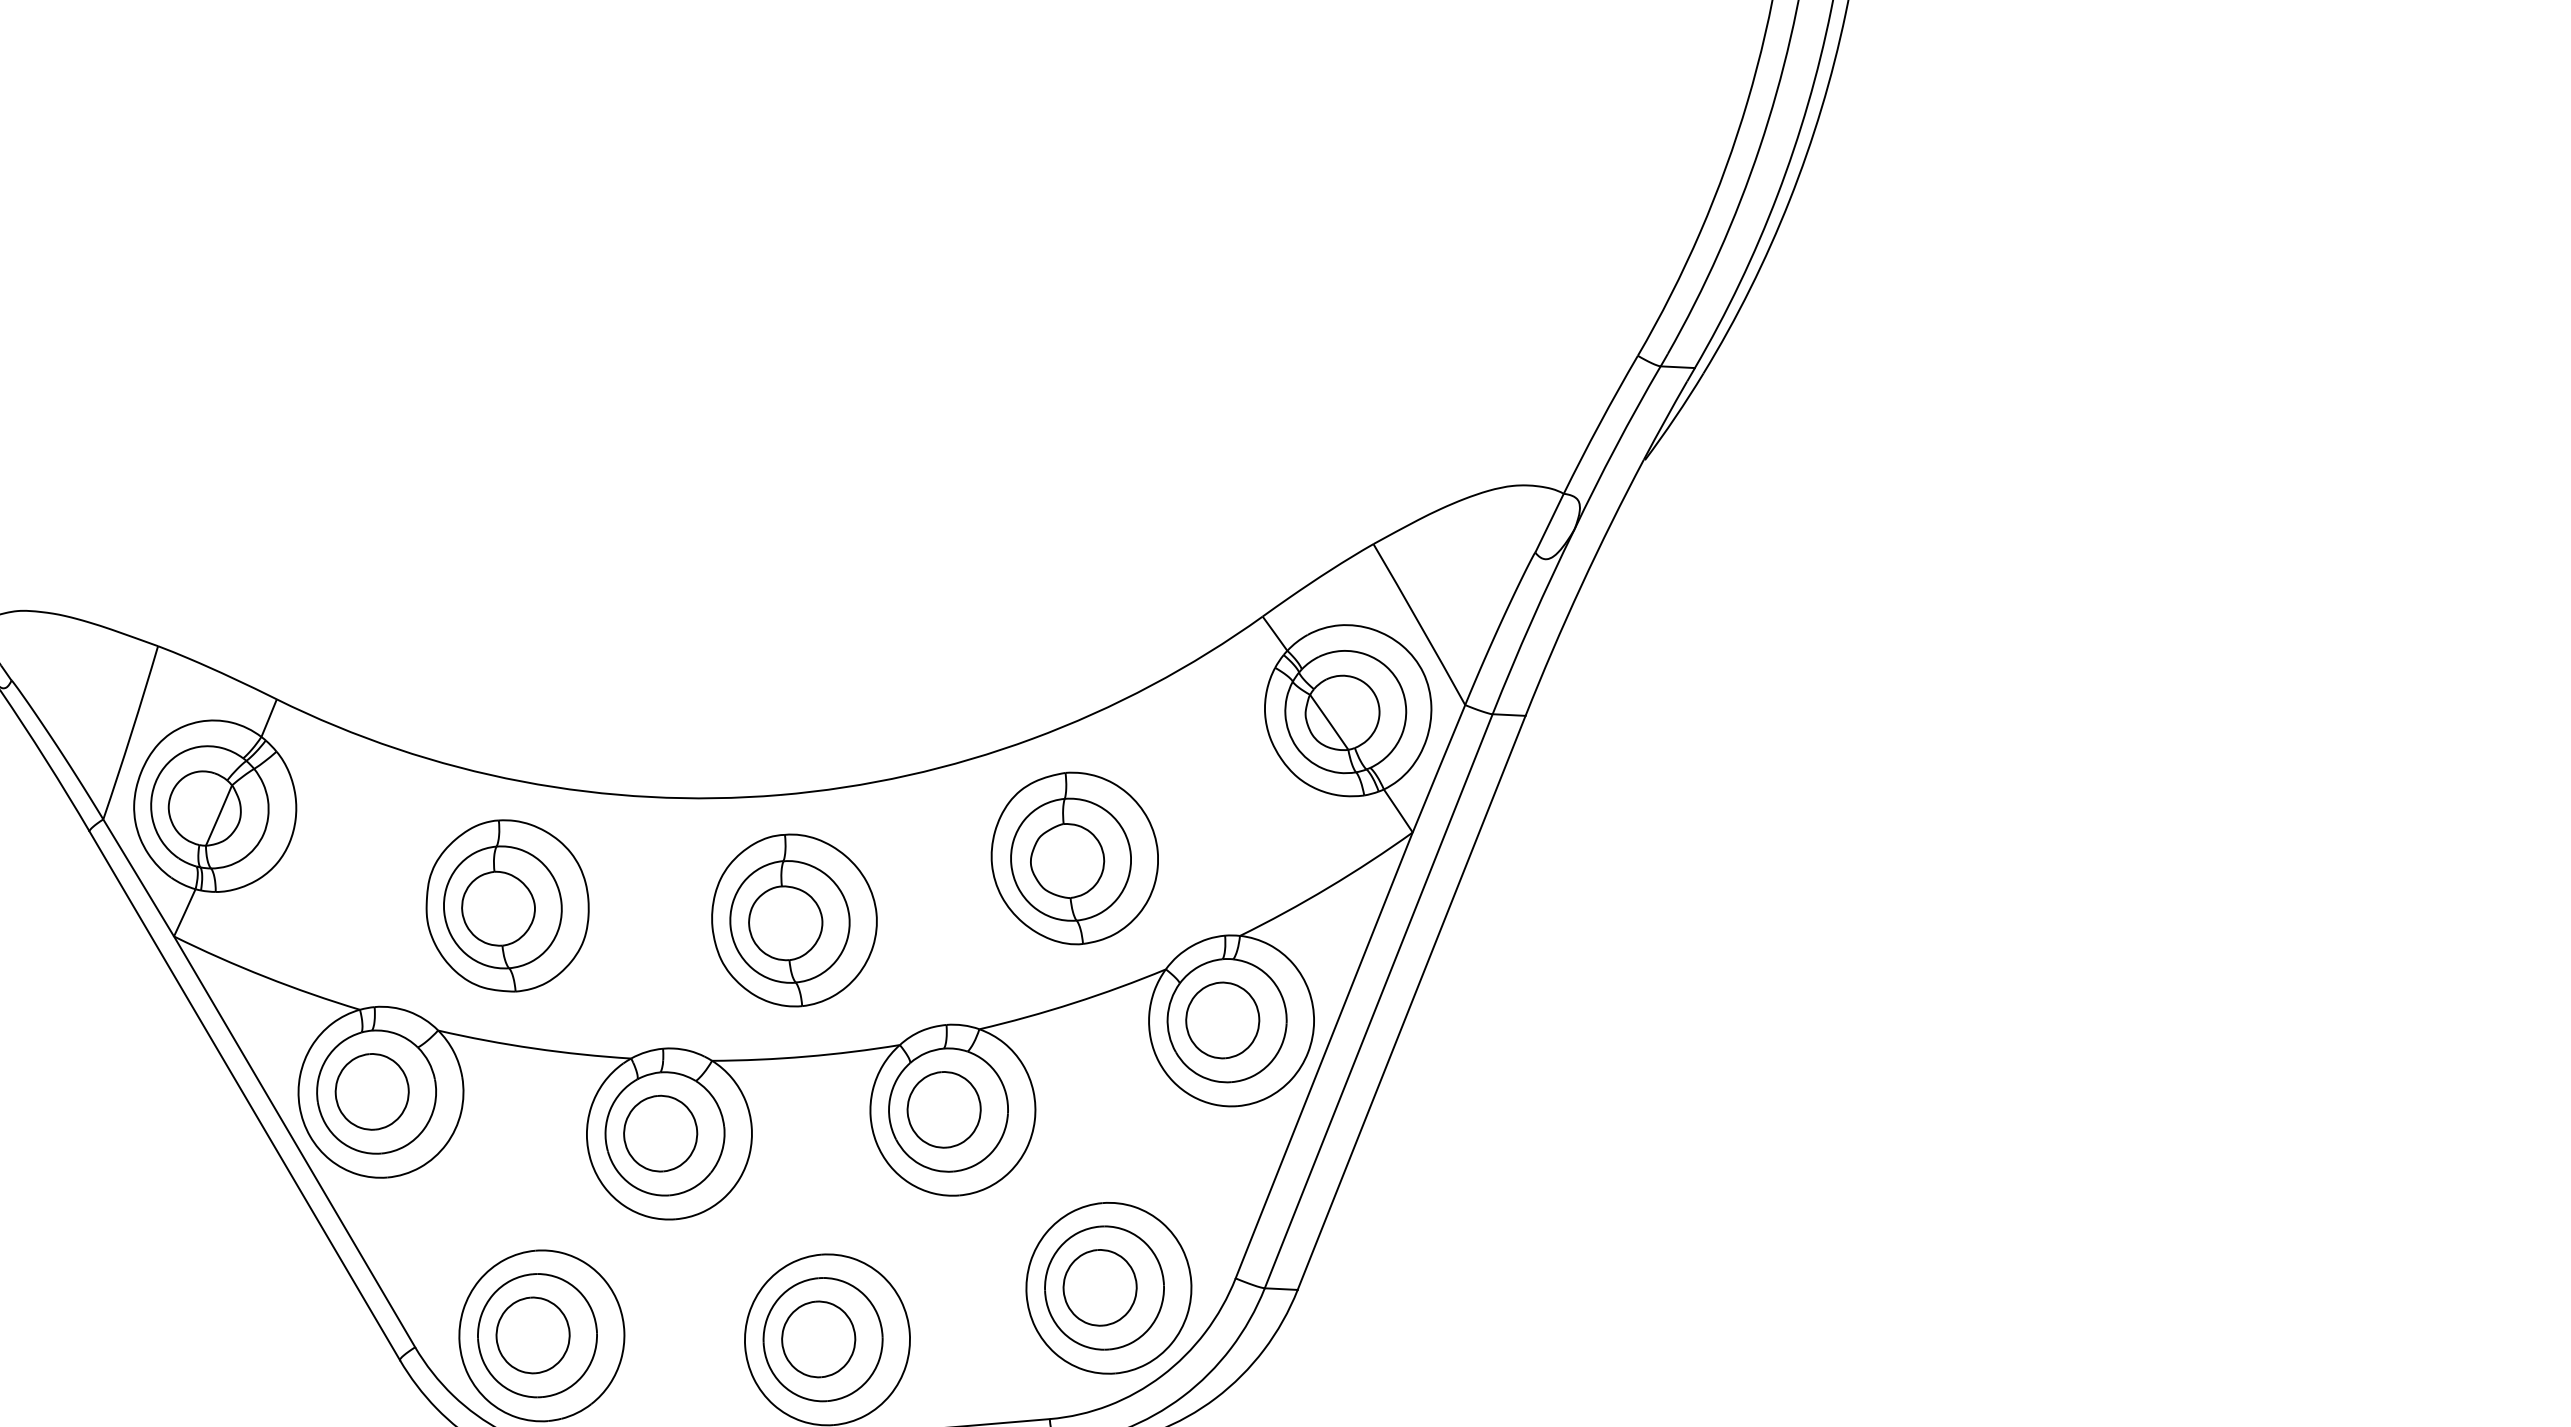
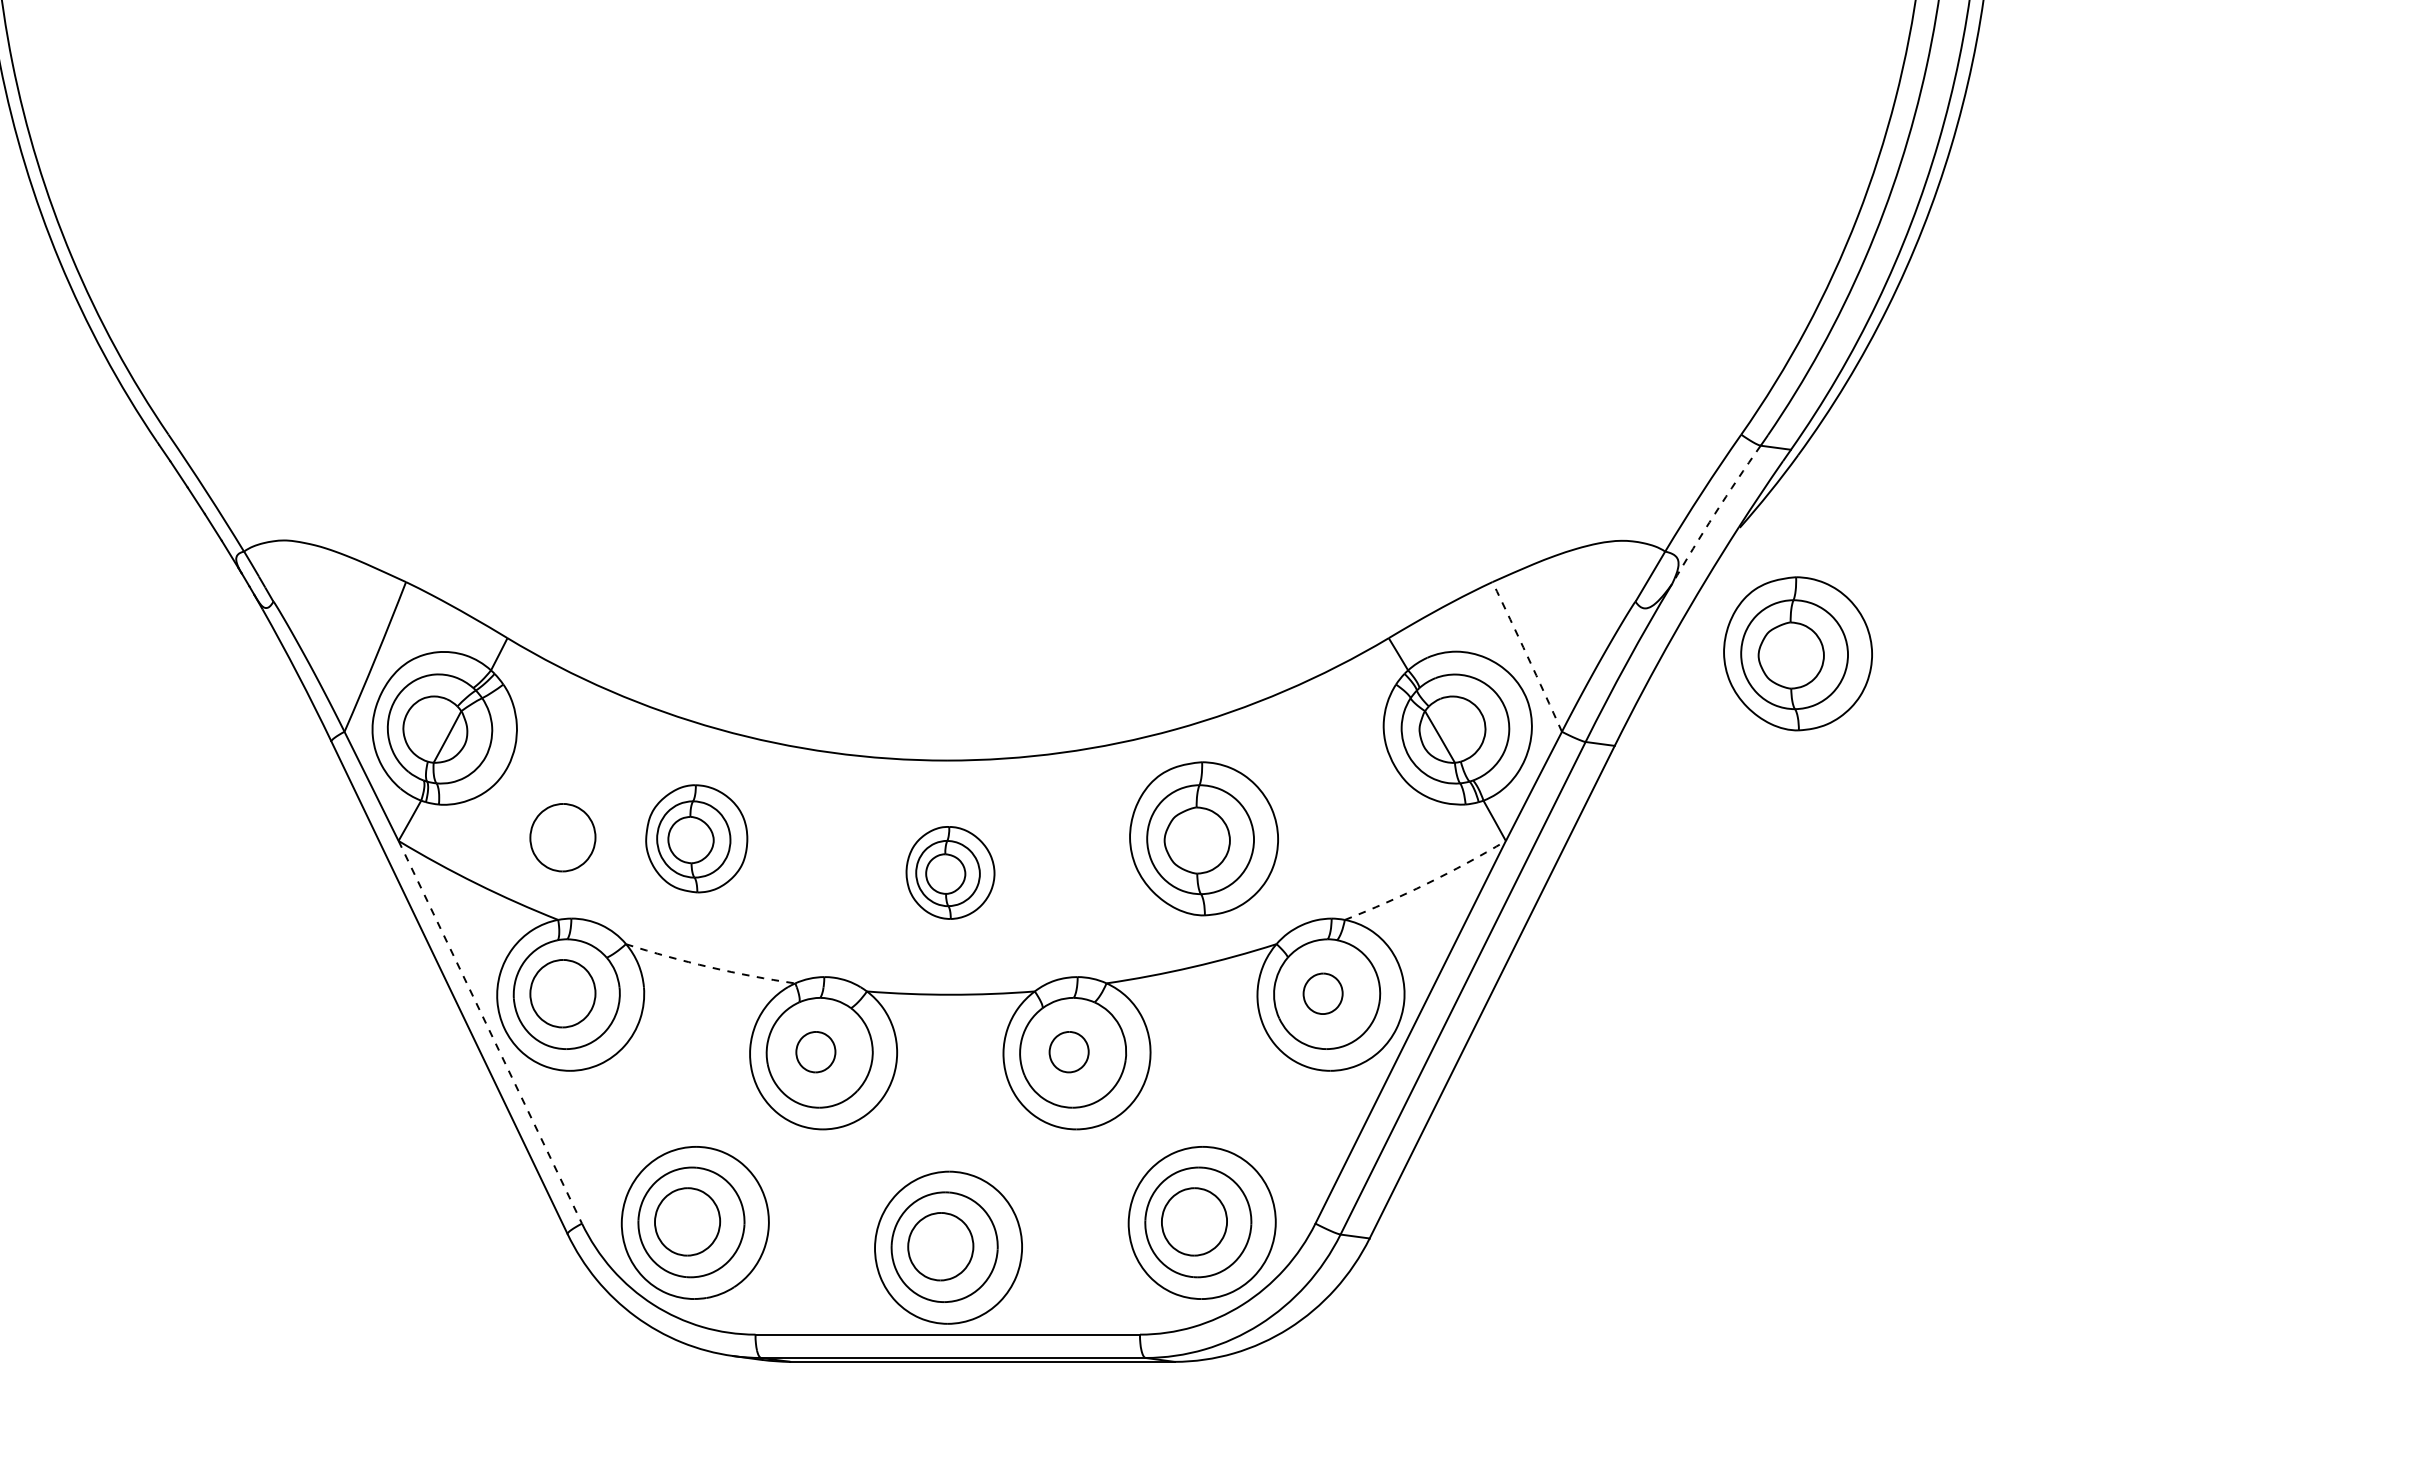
arc: (1615, 446) -> (1714, 513), solid -> dashed
part: (1721, 595) -> (1797, 653), added
arc: (1419, 624) -> (1527, 656), solid -> dashed
arc: (1327, 887) -> (1426, 883), solid -> dashed
part: (507, 905) -> (696, 838), size x0.7
part: (357, 917) -> (562, 837), added
part: (794, 919) -> (950, 872), size x0.6
part: (1221, 1020) -> (1322, 993), size x0.6
arc: (533, 1048) -> (709, 967), solid -> dashed
part: (943, 1109) -> (1068, 1051), size x0.6
part: (660, 1132) -> (815, 1051), size x0.6
line: (294, 1142) -> (490, 1032), solid -> dashed

